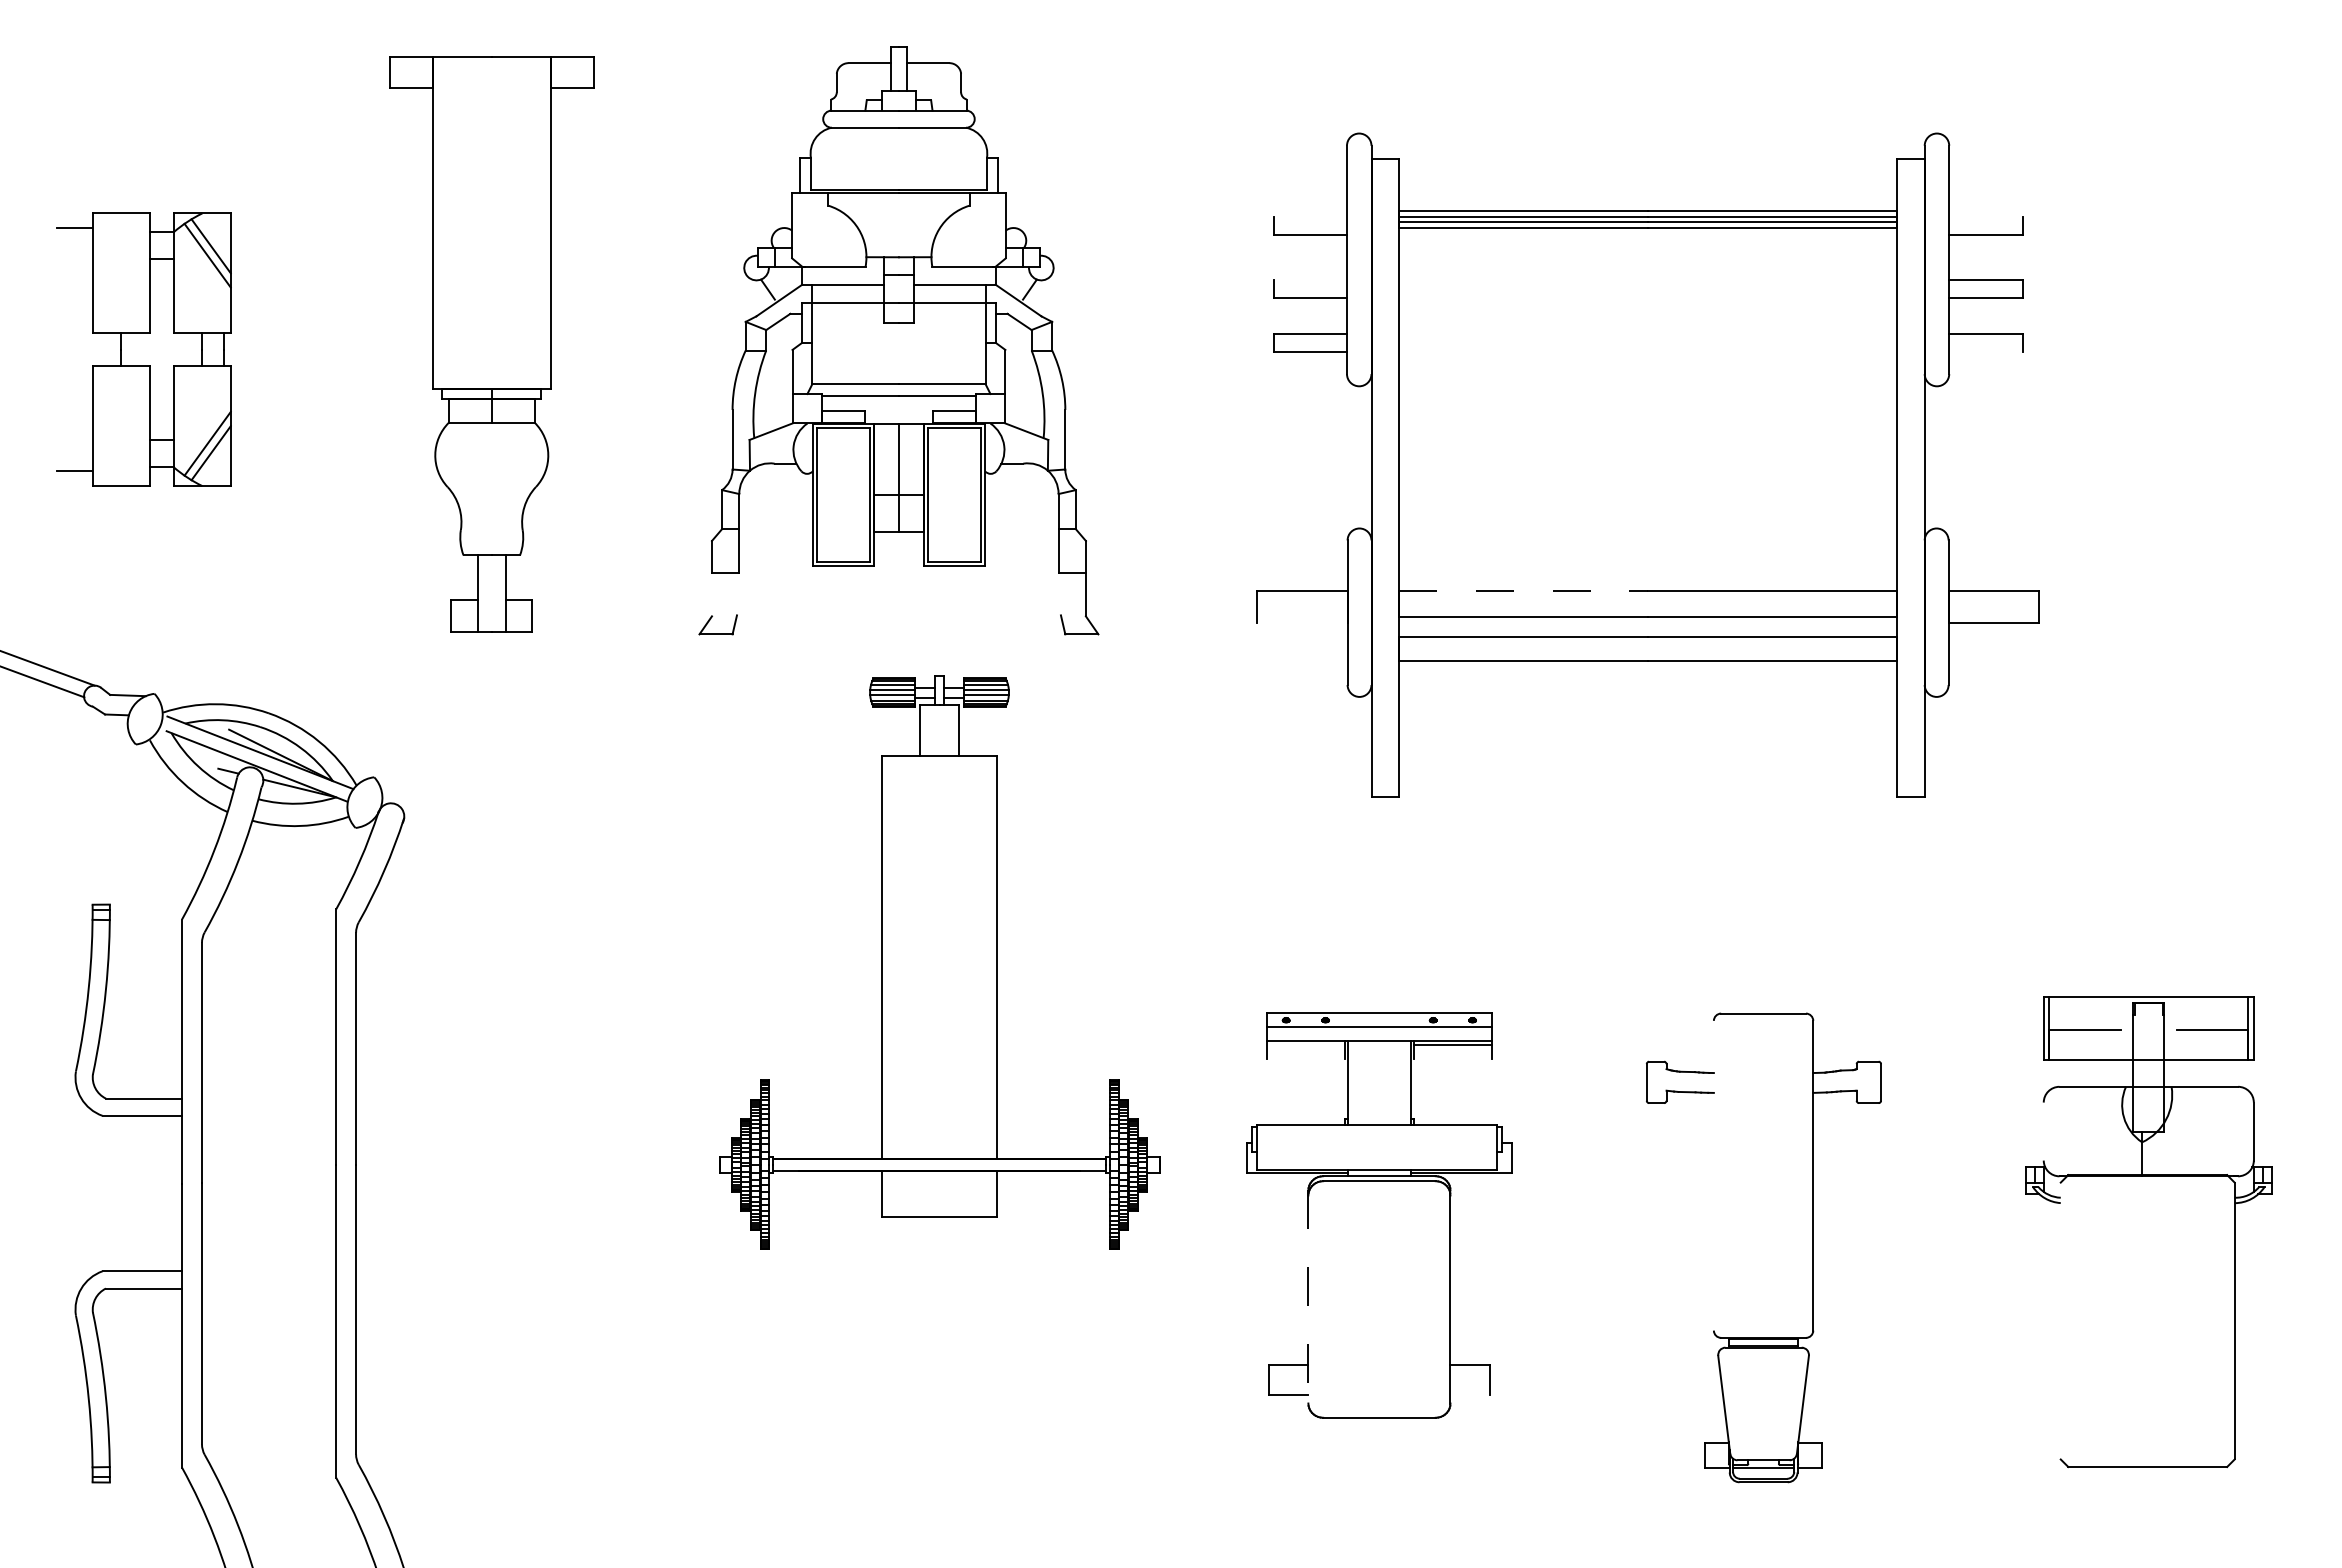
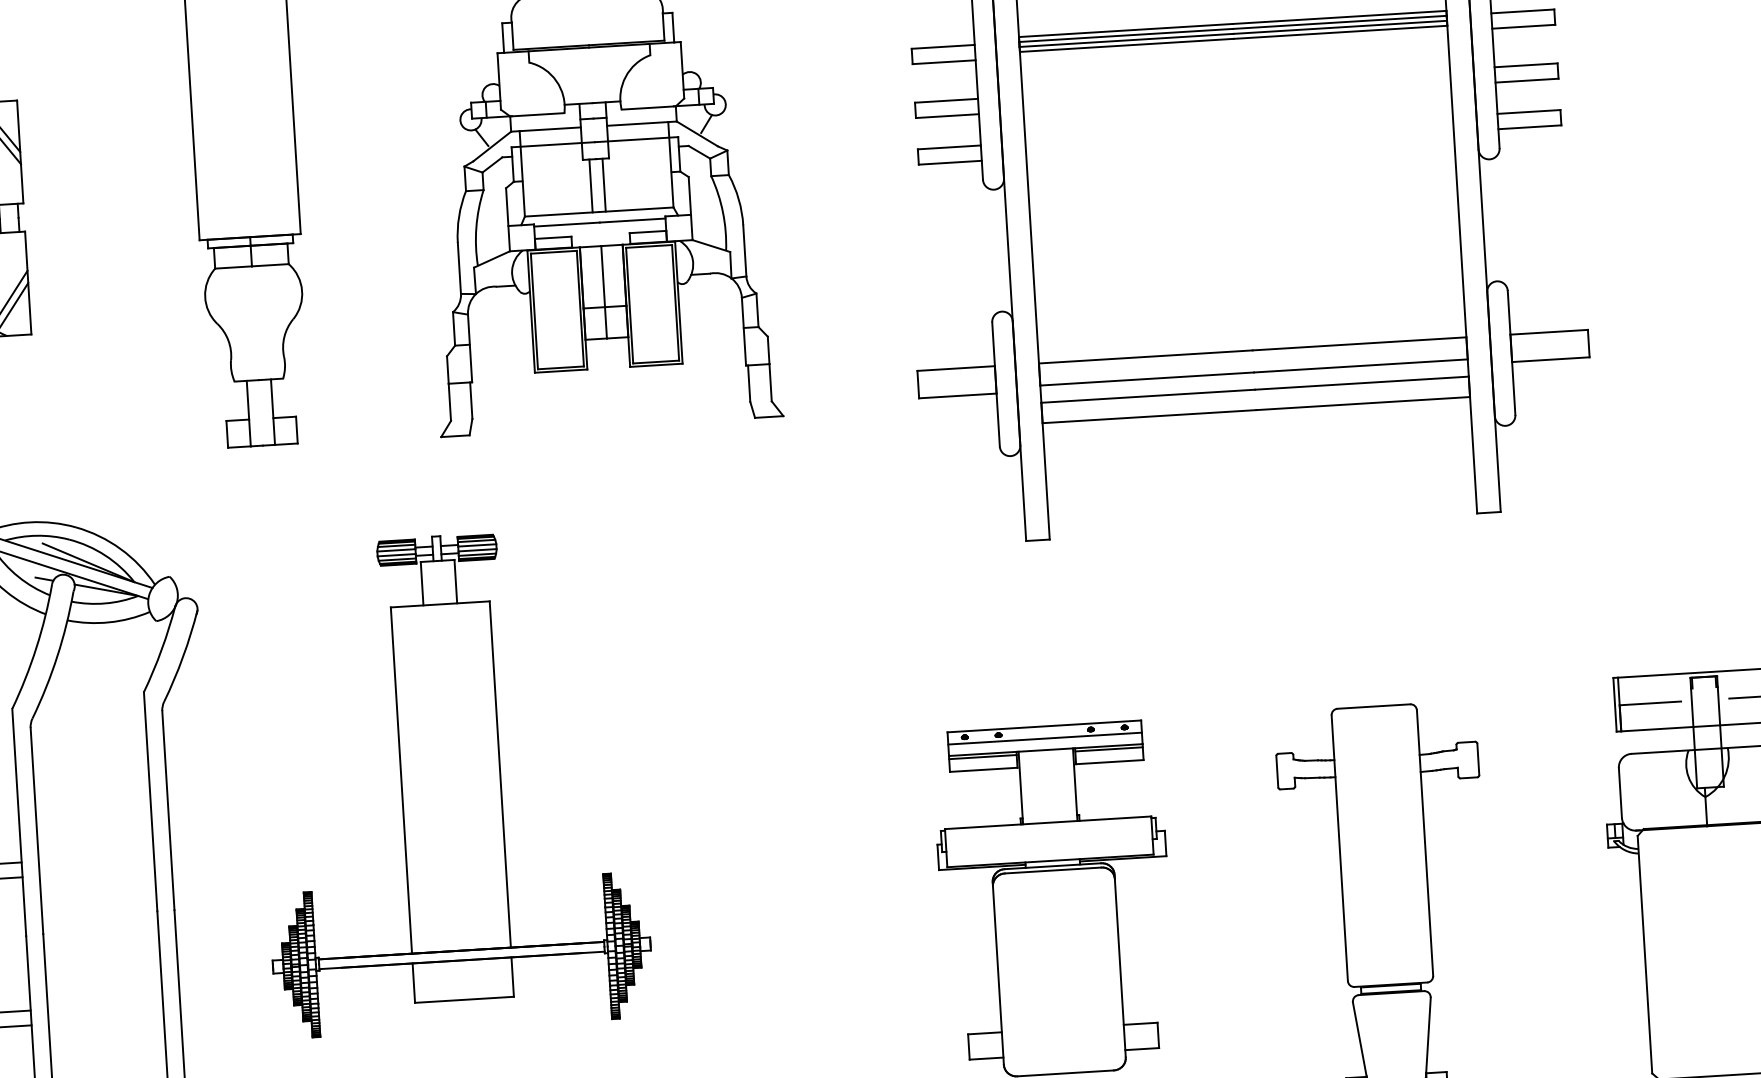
line: (1309, 216) -> (942, 46), added
line: (1985, 216) -> (1522, 11), added
line: (1309, 279) -> (945, 100), added
line: (1985, 351) -> (1529, 126), added
line: (891, 353) -> (591, 186), added
line: (906, 353) -> (604, 185), added
line: (1523, 591) -> (1145, 357), dashed -> solid
line: (737, 593) -> (471, 400), added
line: (1060, 593) -> (748, 383), added
line: (711, 594) -> (449, 402), added
line: (1302, 623) -> (957, 396), added
part: (939, 962) -> (451, 781), moved
line: (1305, 1044) -> (982, 757), added
line: (1305, 1059) -> (983, 769), added
line: (1452, 1059) -> (1109, 762), added
line: (2043, 1131) -> (1620, 793), added
line: (1713, 1175) -> (1339, 848), added
line: (1308, 1297) -> (998, 973), dashed -> solid
line: (2060, 1320) -> (1644, 954), added
line: (1469, 1394) -> (1141, 1048), added

